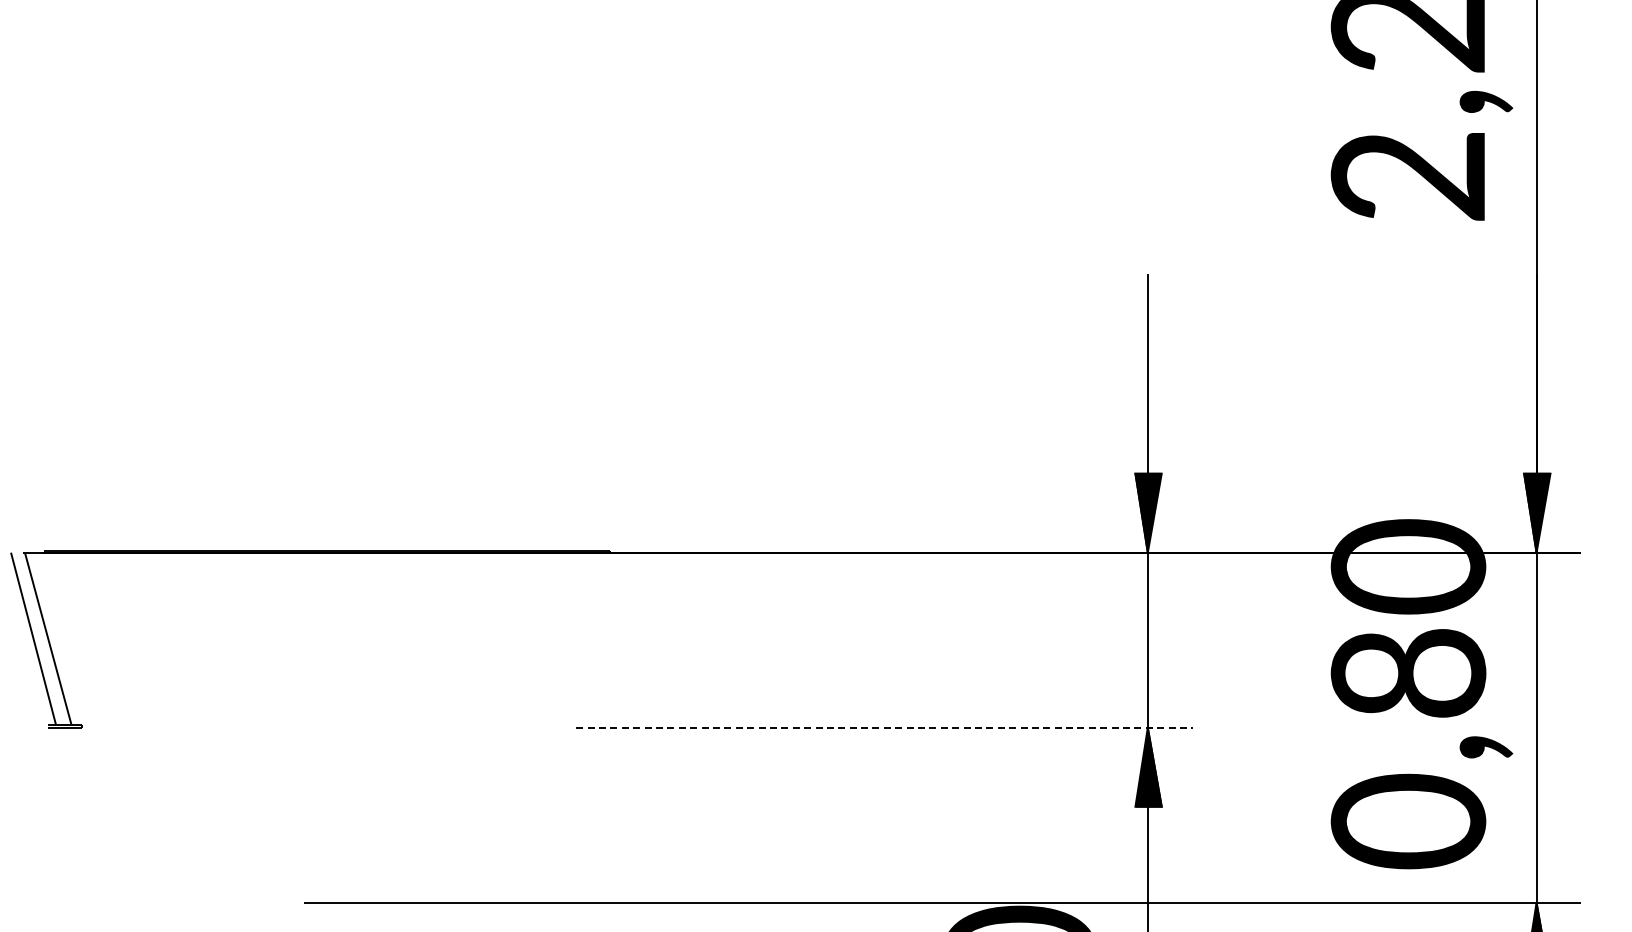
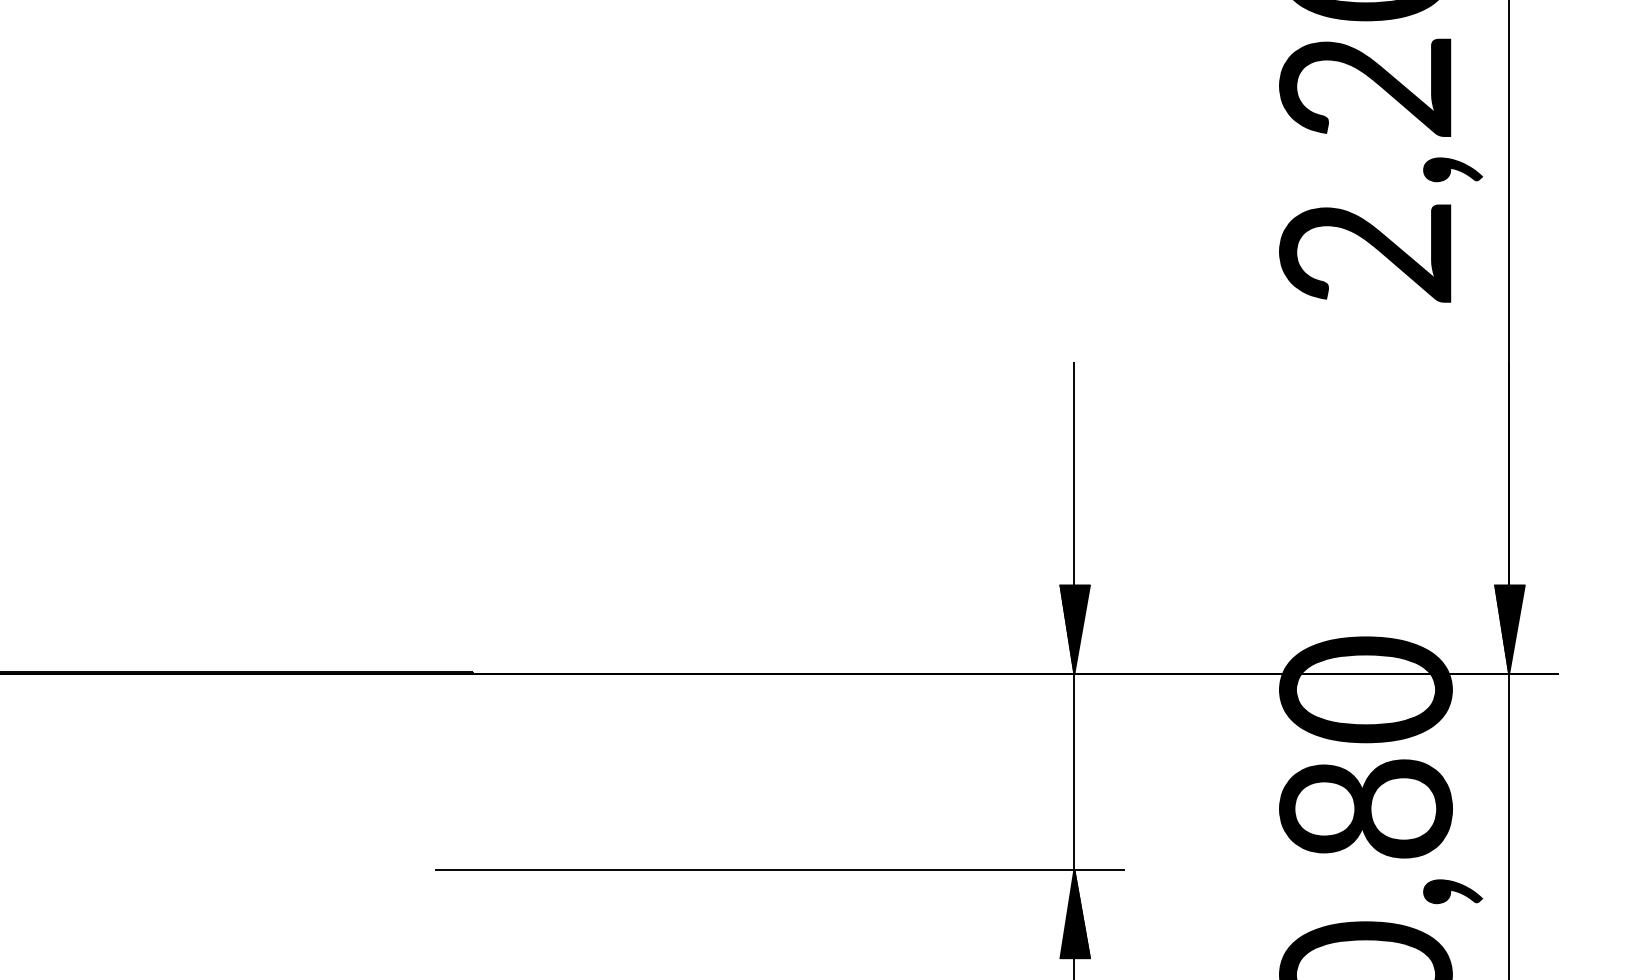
line: (885, 727) -> (780, 869), dashed -> solid

